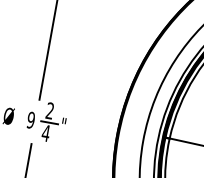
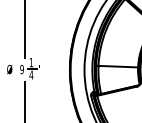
text: (50, 110) -> (31, 62), 2 -> 1

